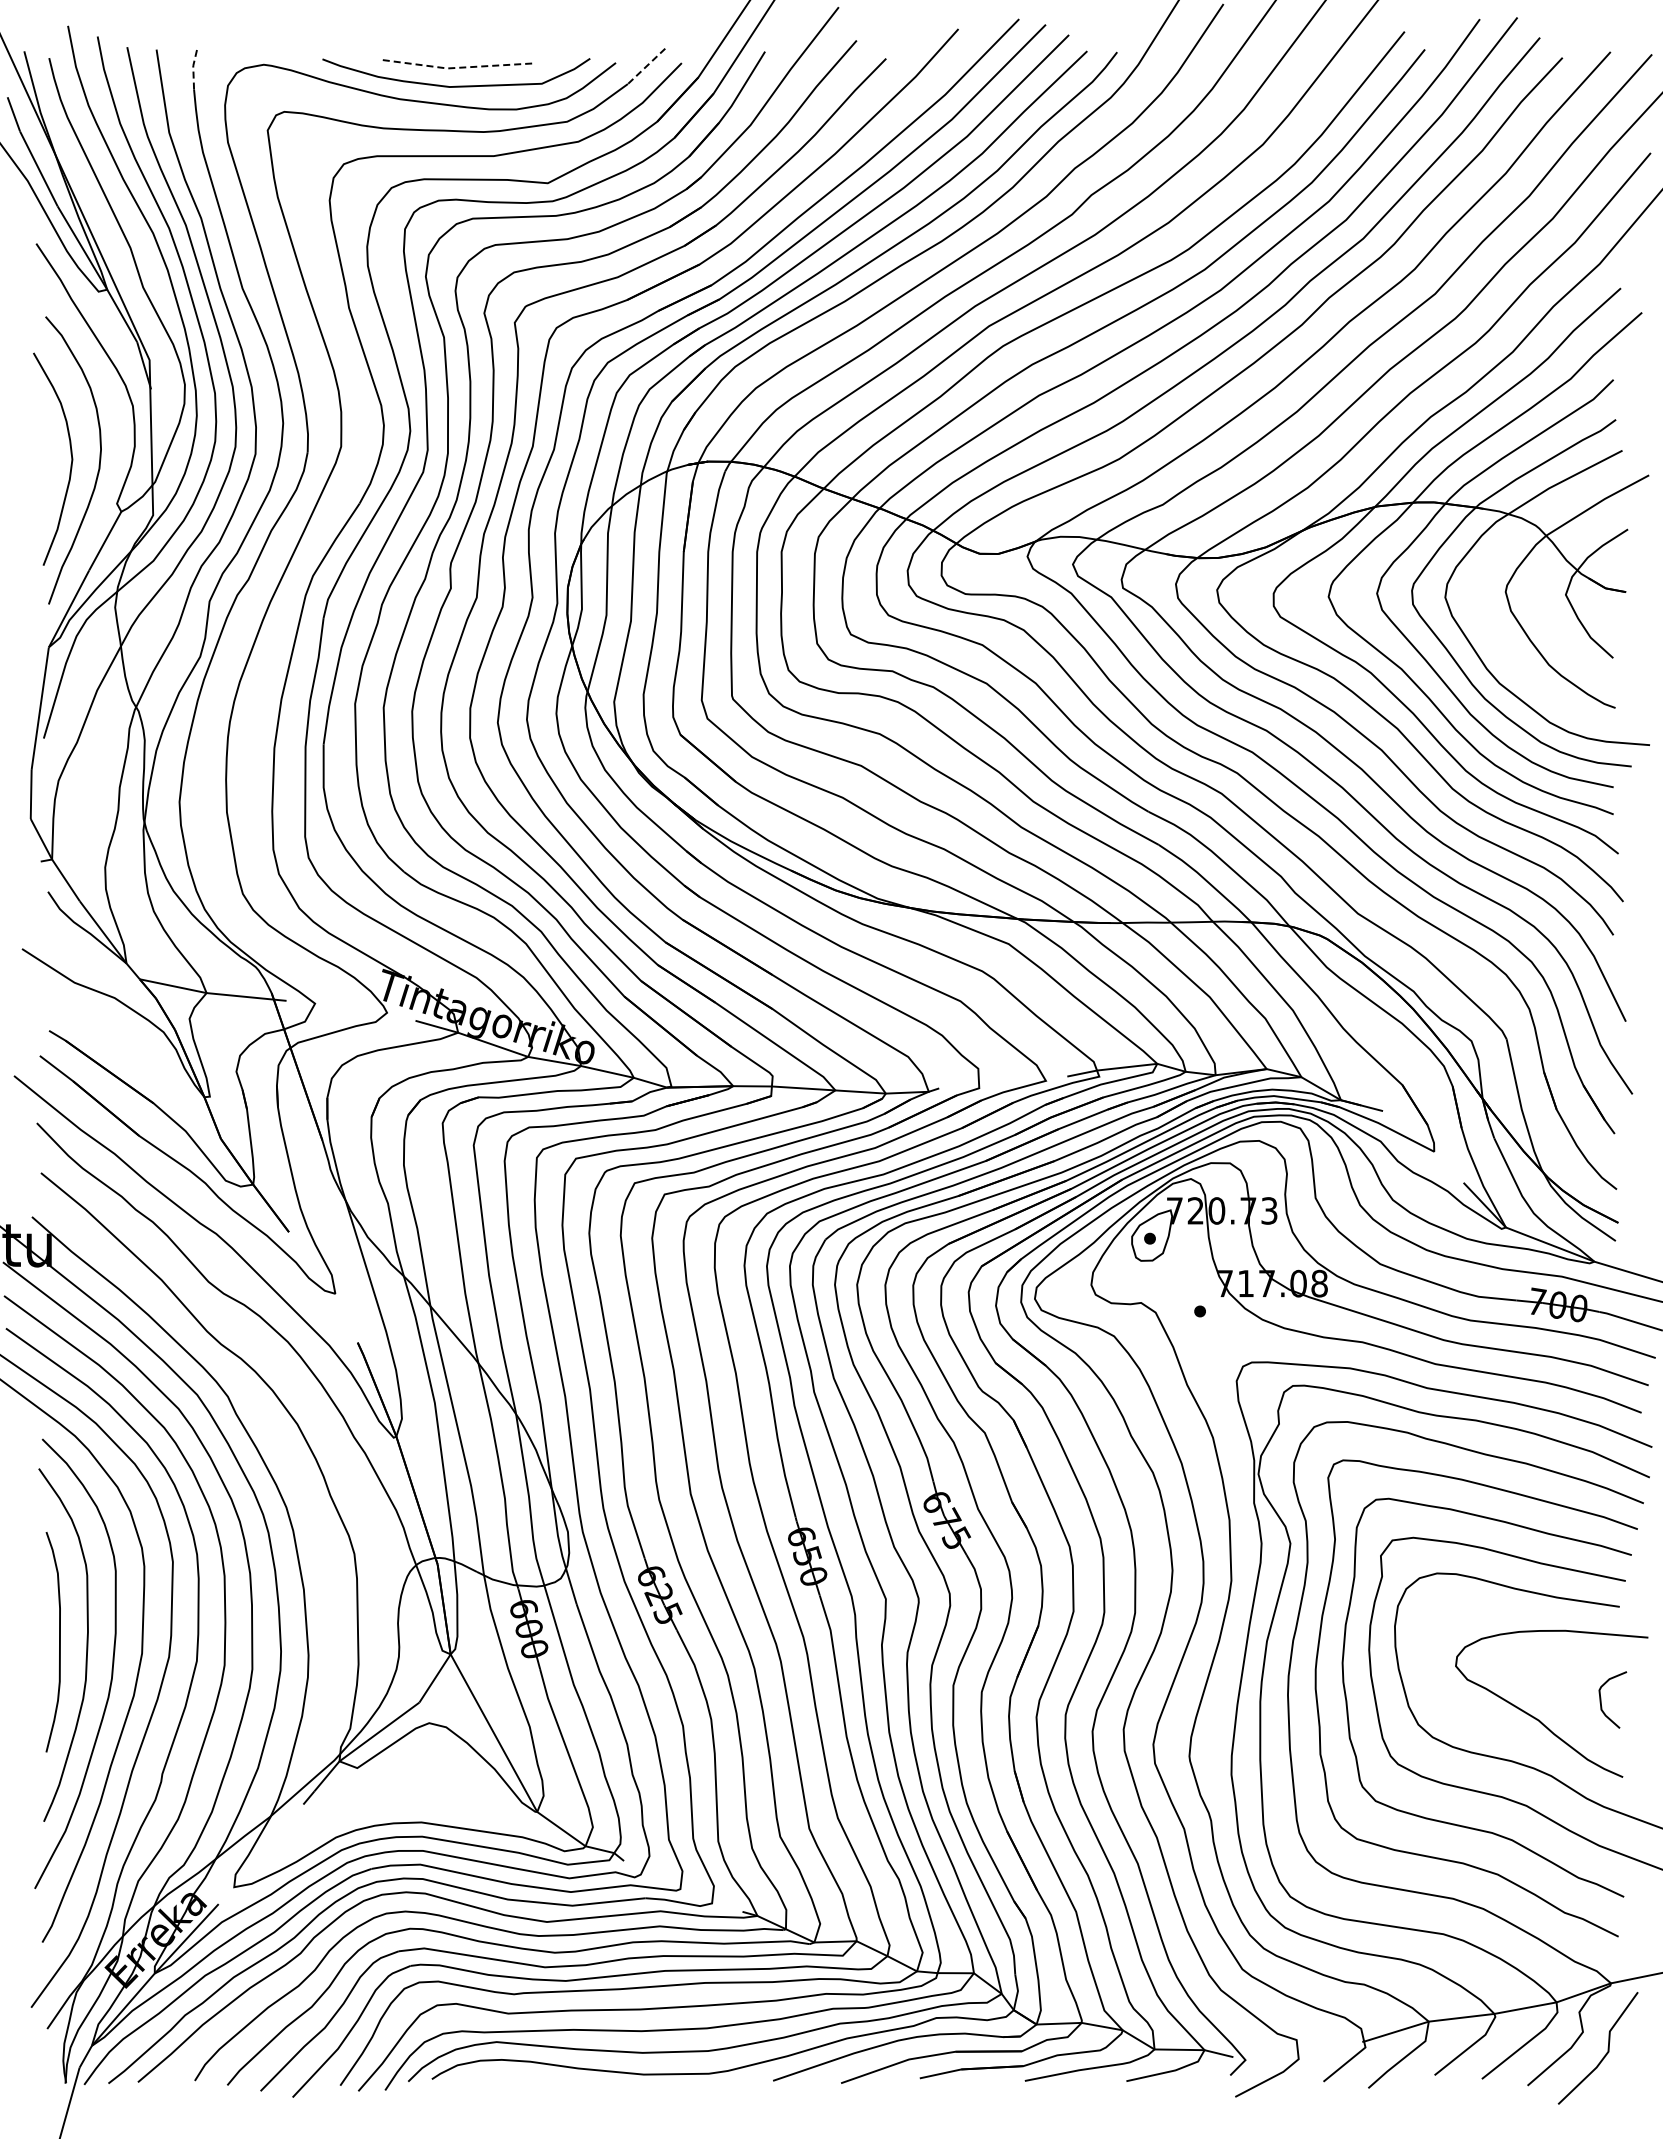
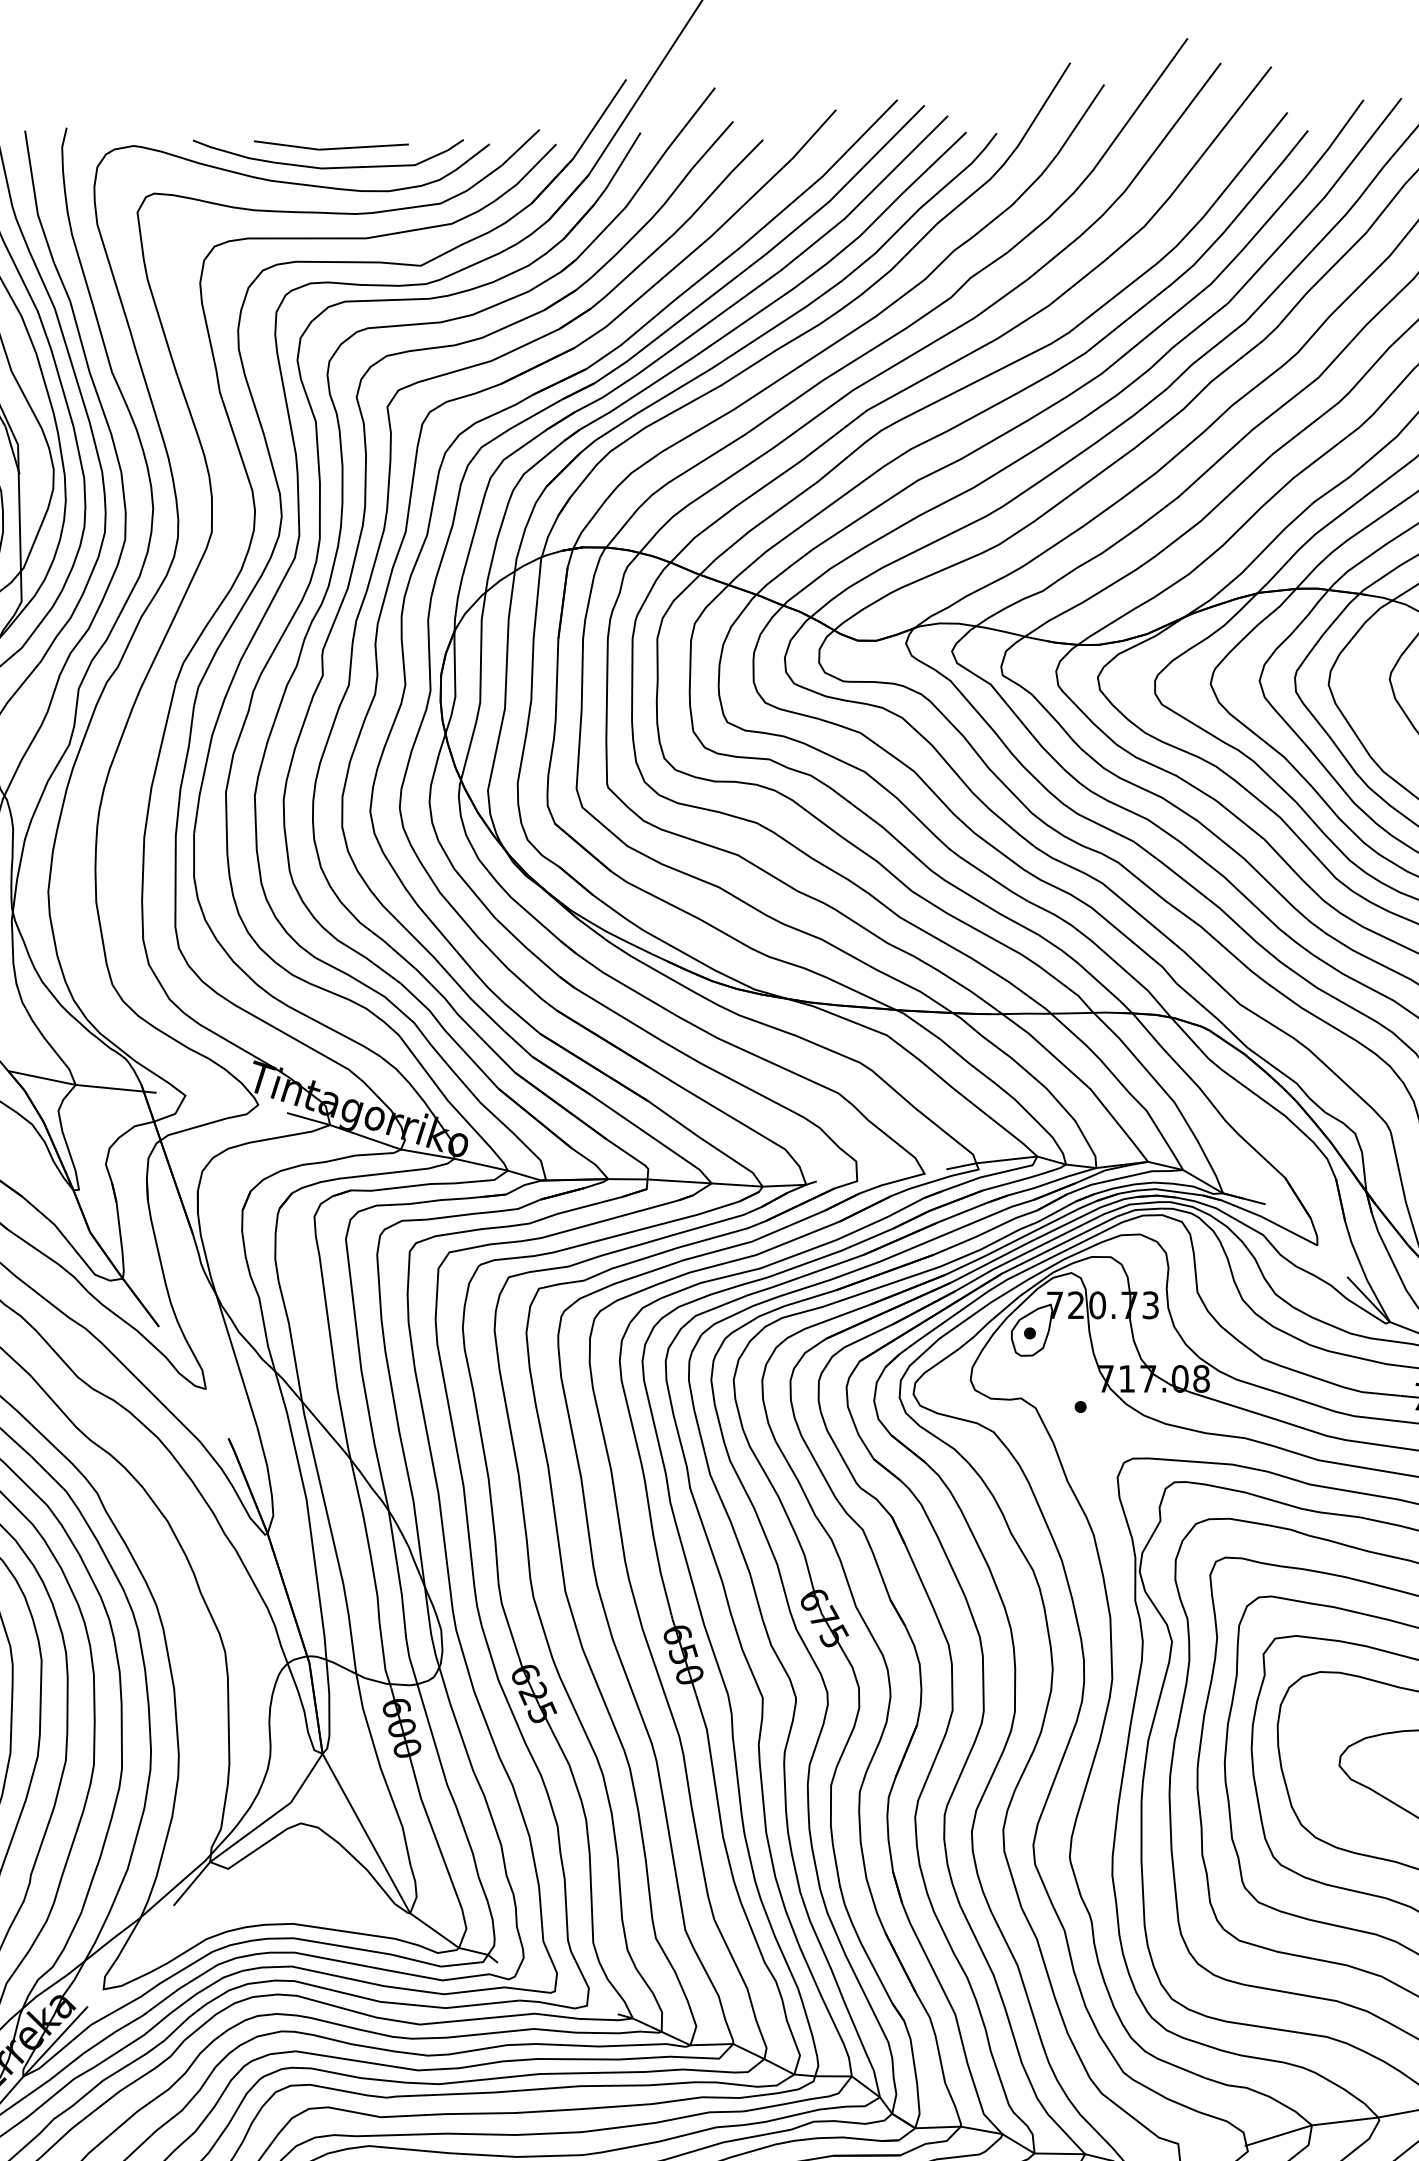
line: (193, 66) -> (62, 147), dashed -> solid
line: (646, 66) -> (520, 147), dashed -> solid
line: (458, 67) -> (330, 148), dashed -> solid

